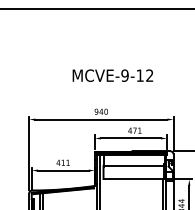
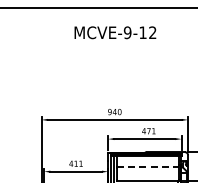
text: (112, 75) -> (114, 32), moved
line: (134, 165) -> (148, 166), solid -> dashed

